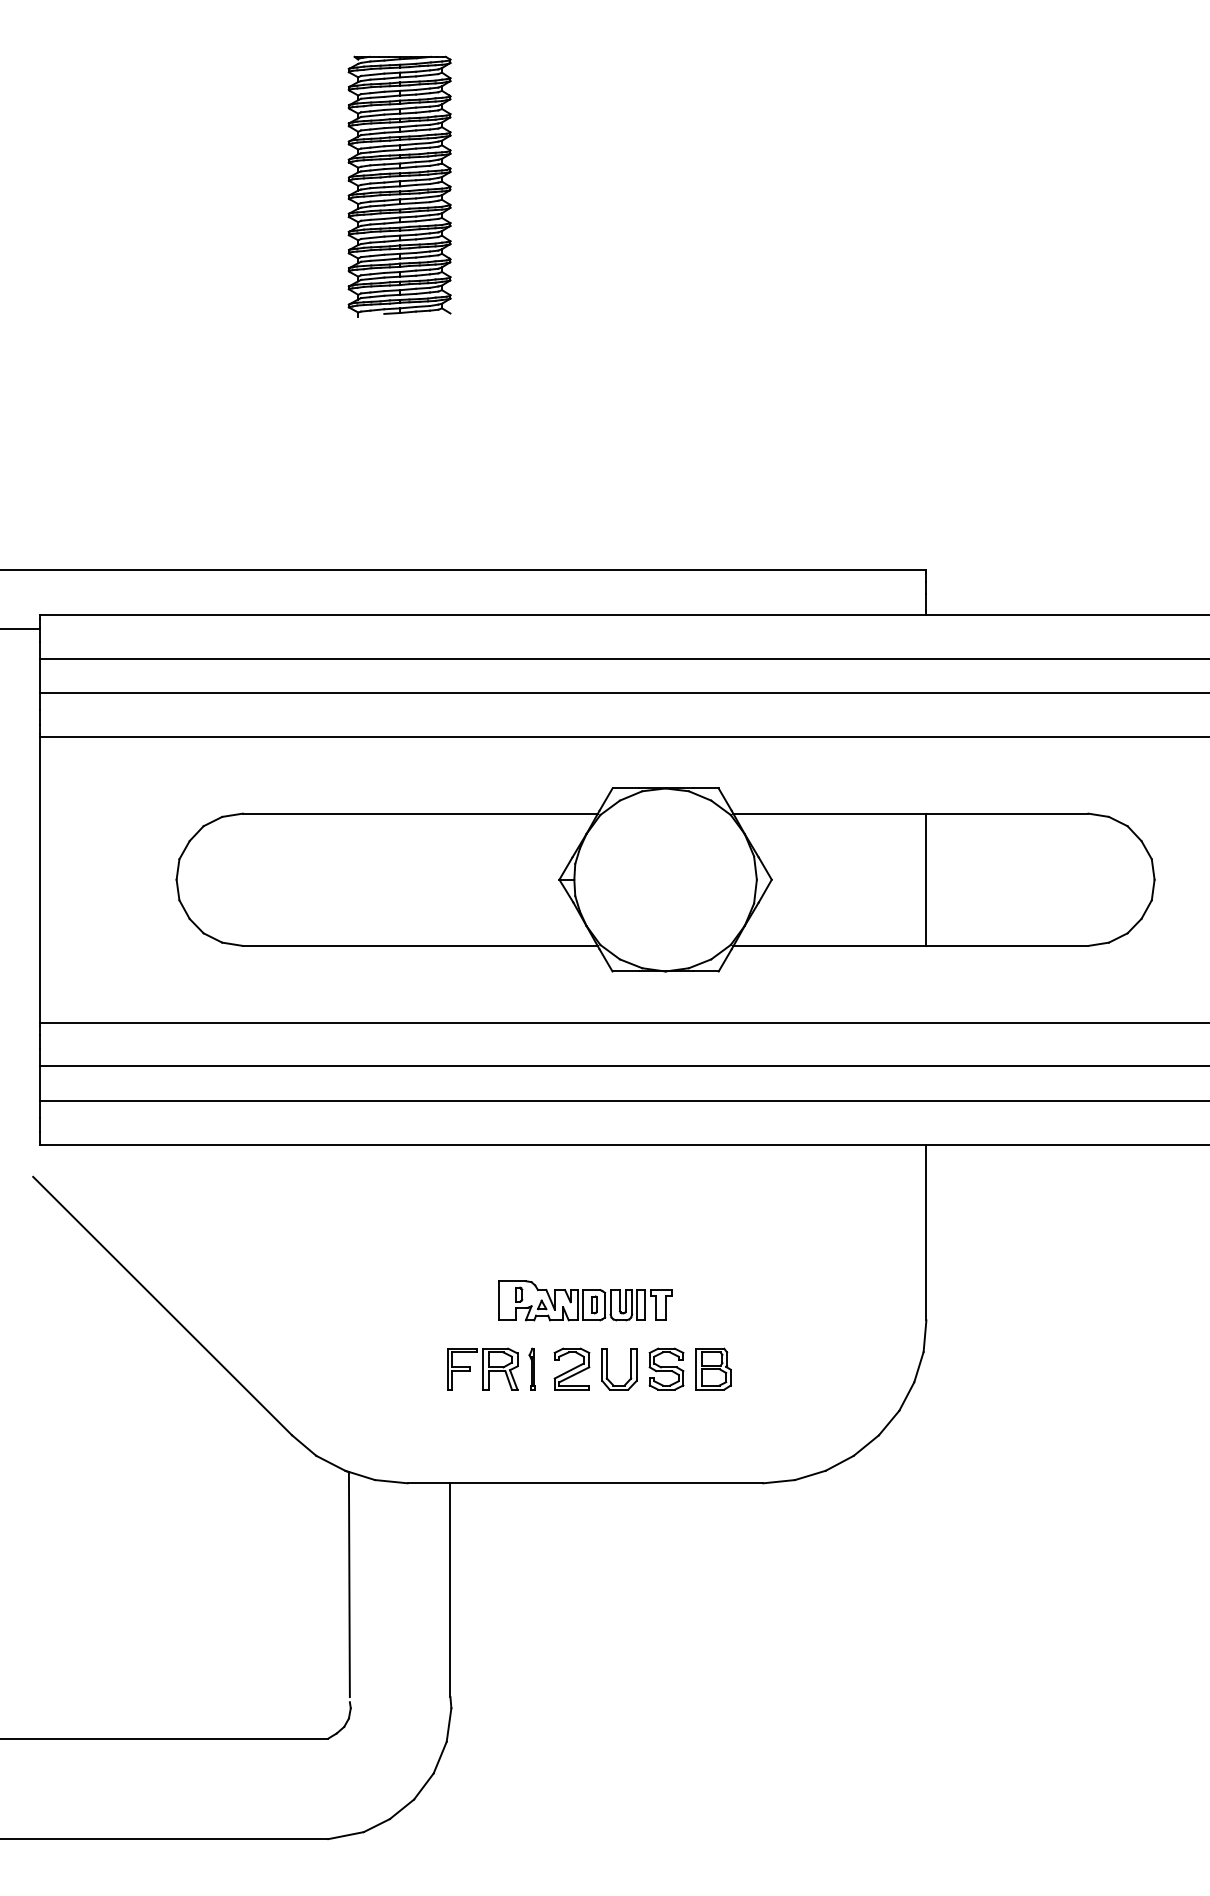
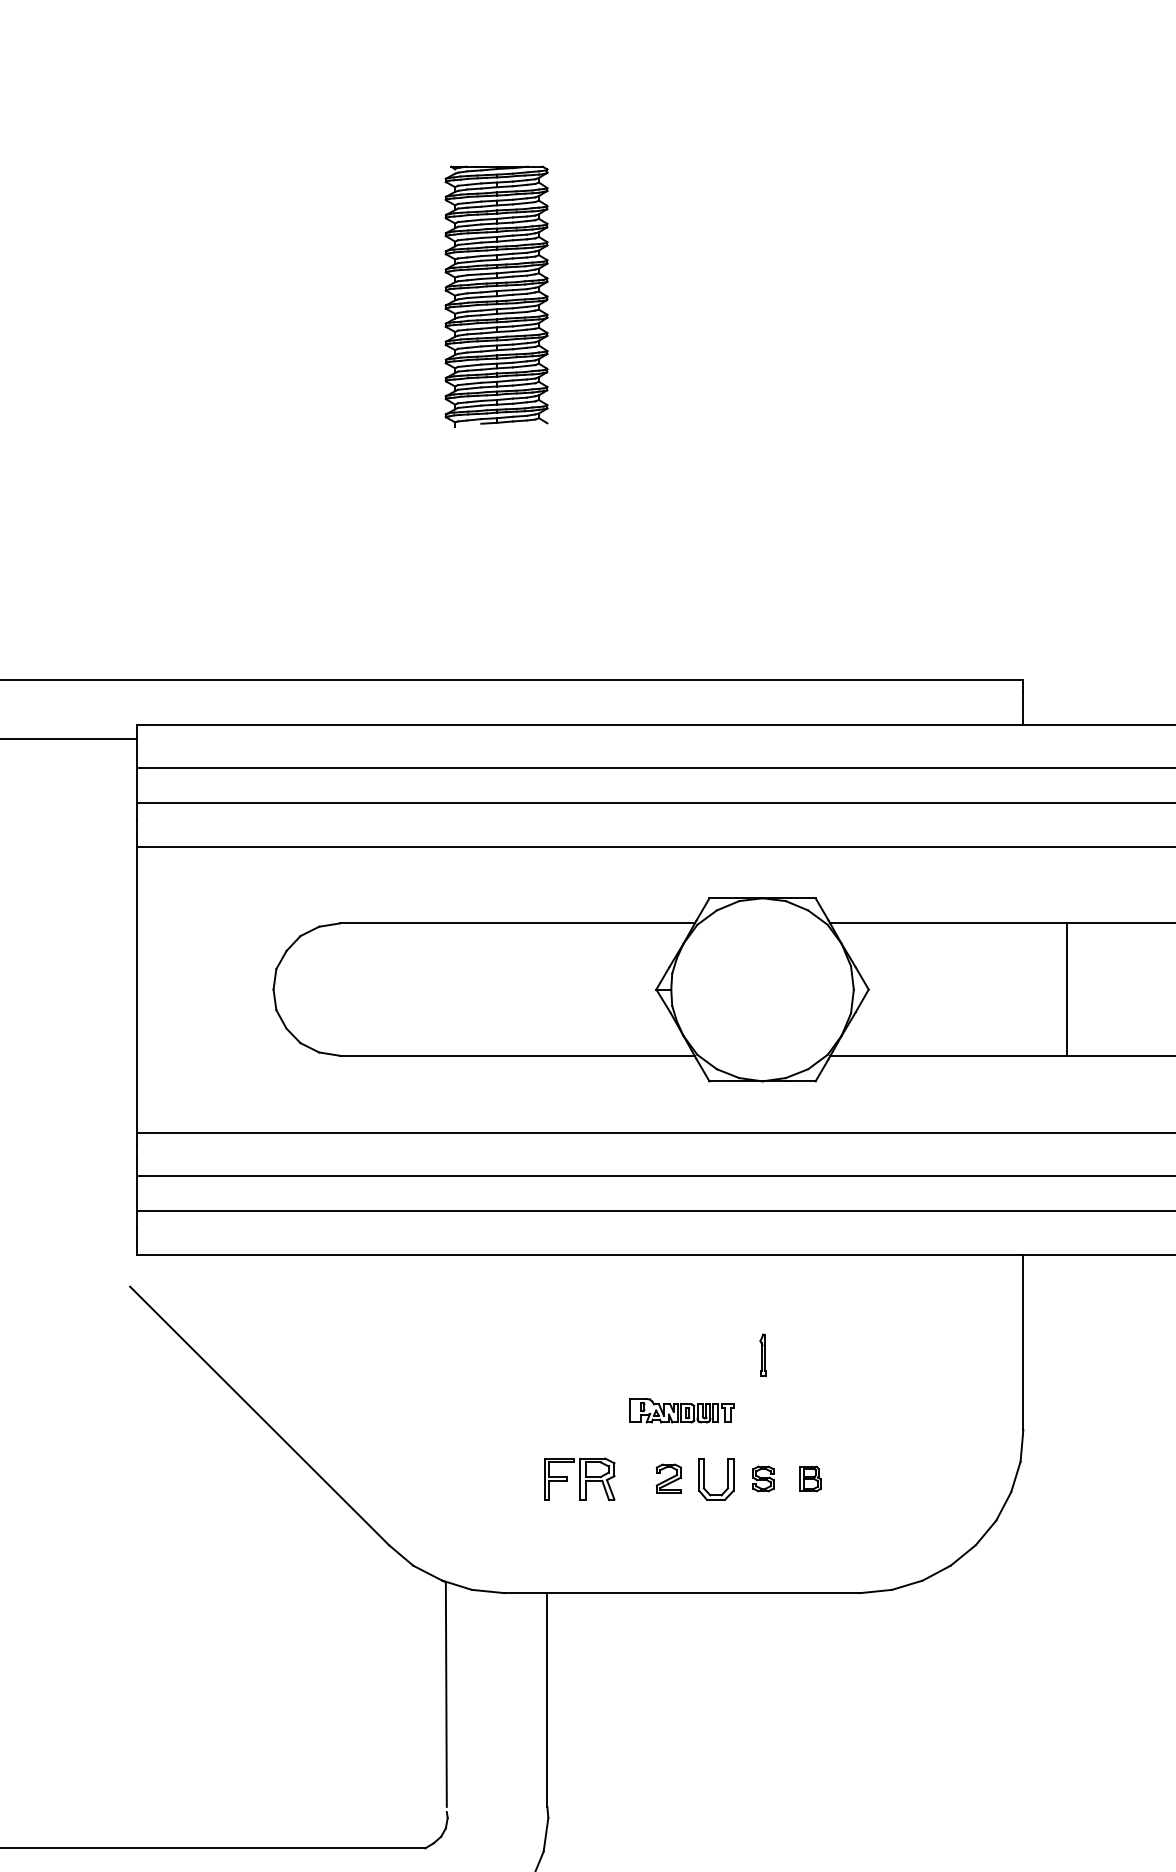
line: (926, 879) -> (1067, 989), moved
part: (585, 1300) -> (682, 1410), size x0.6
part: (531, 1368) -> (762, 1354), moved
part: (571, 1368) -> (668, 1478), size x0.7
part: (666, 1368) -> (763, 1478), size x0.6
part: (713, 1368) -> (810, 1478), size x0.6

